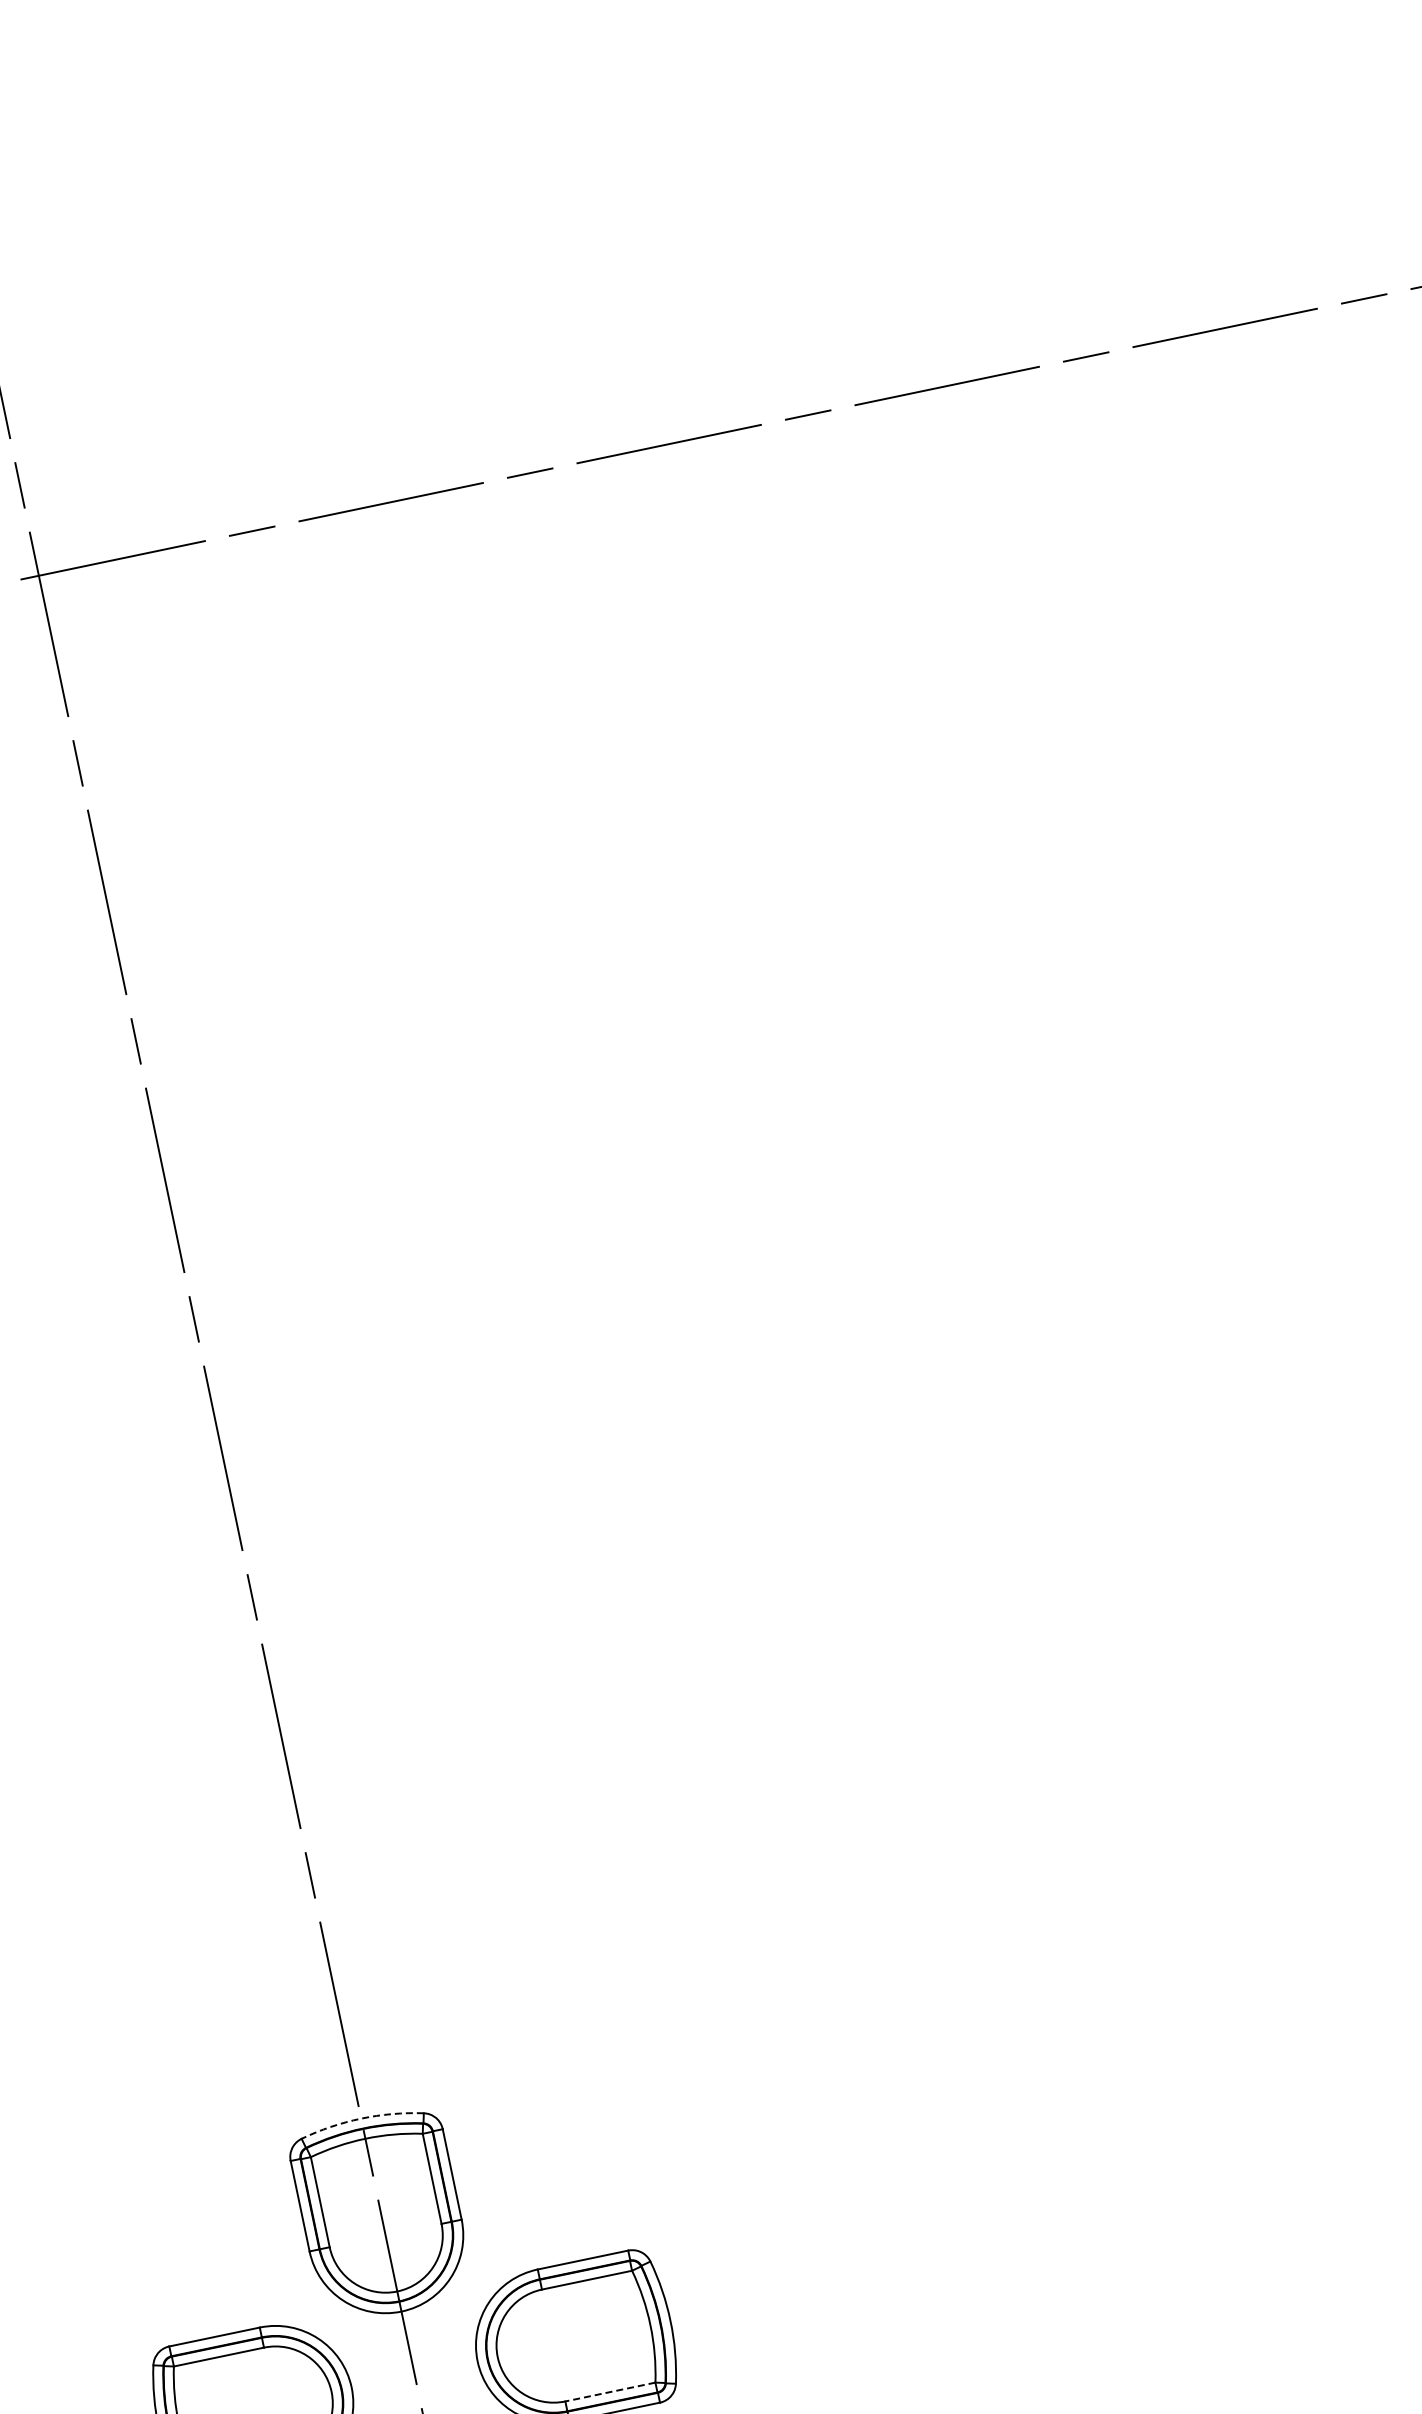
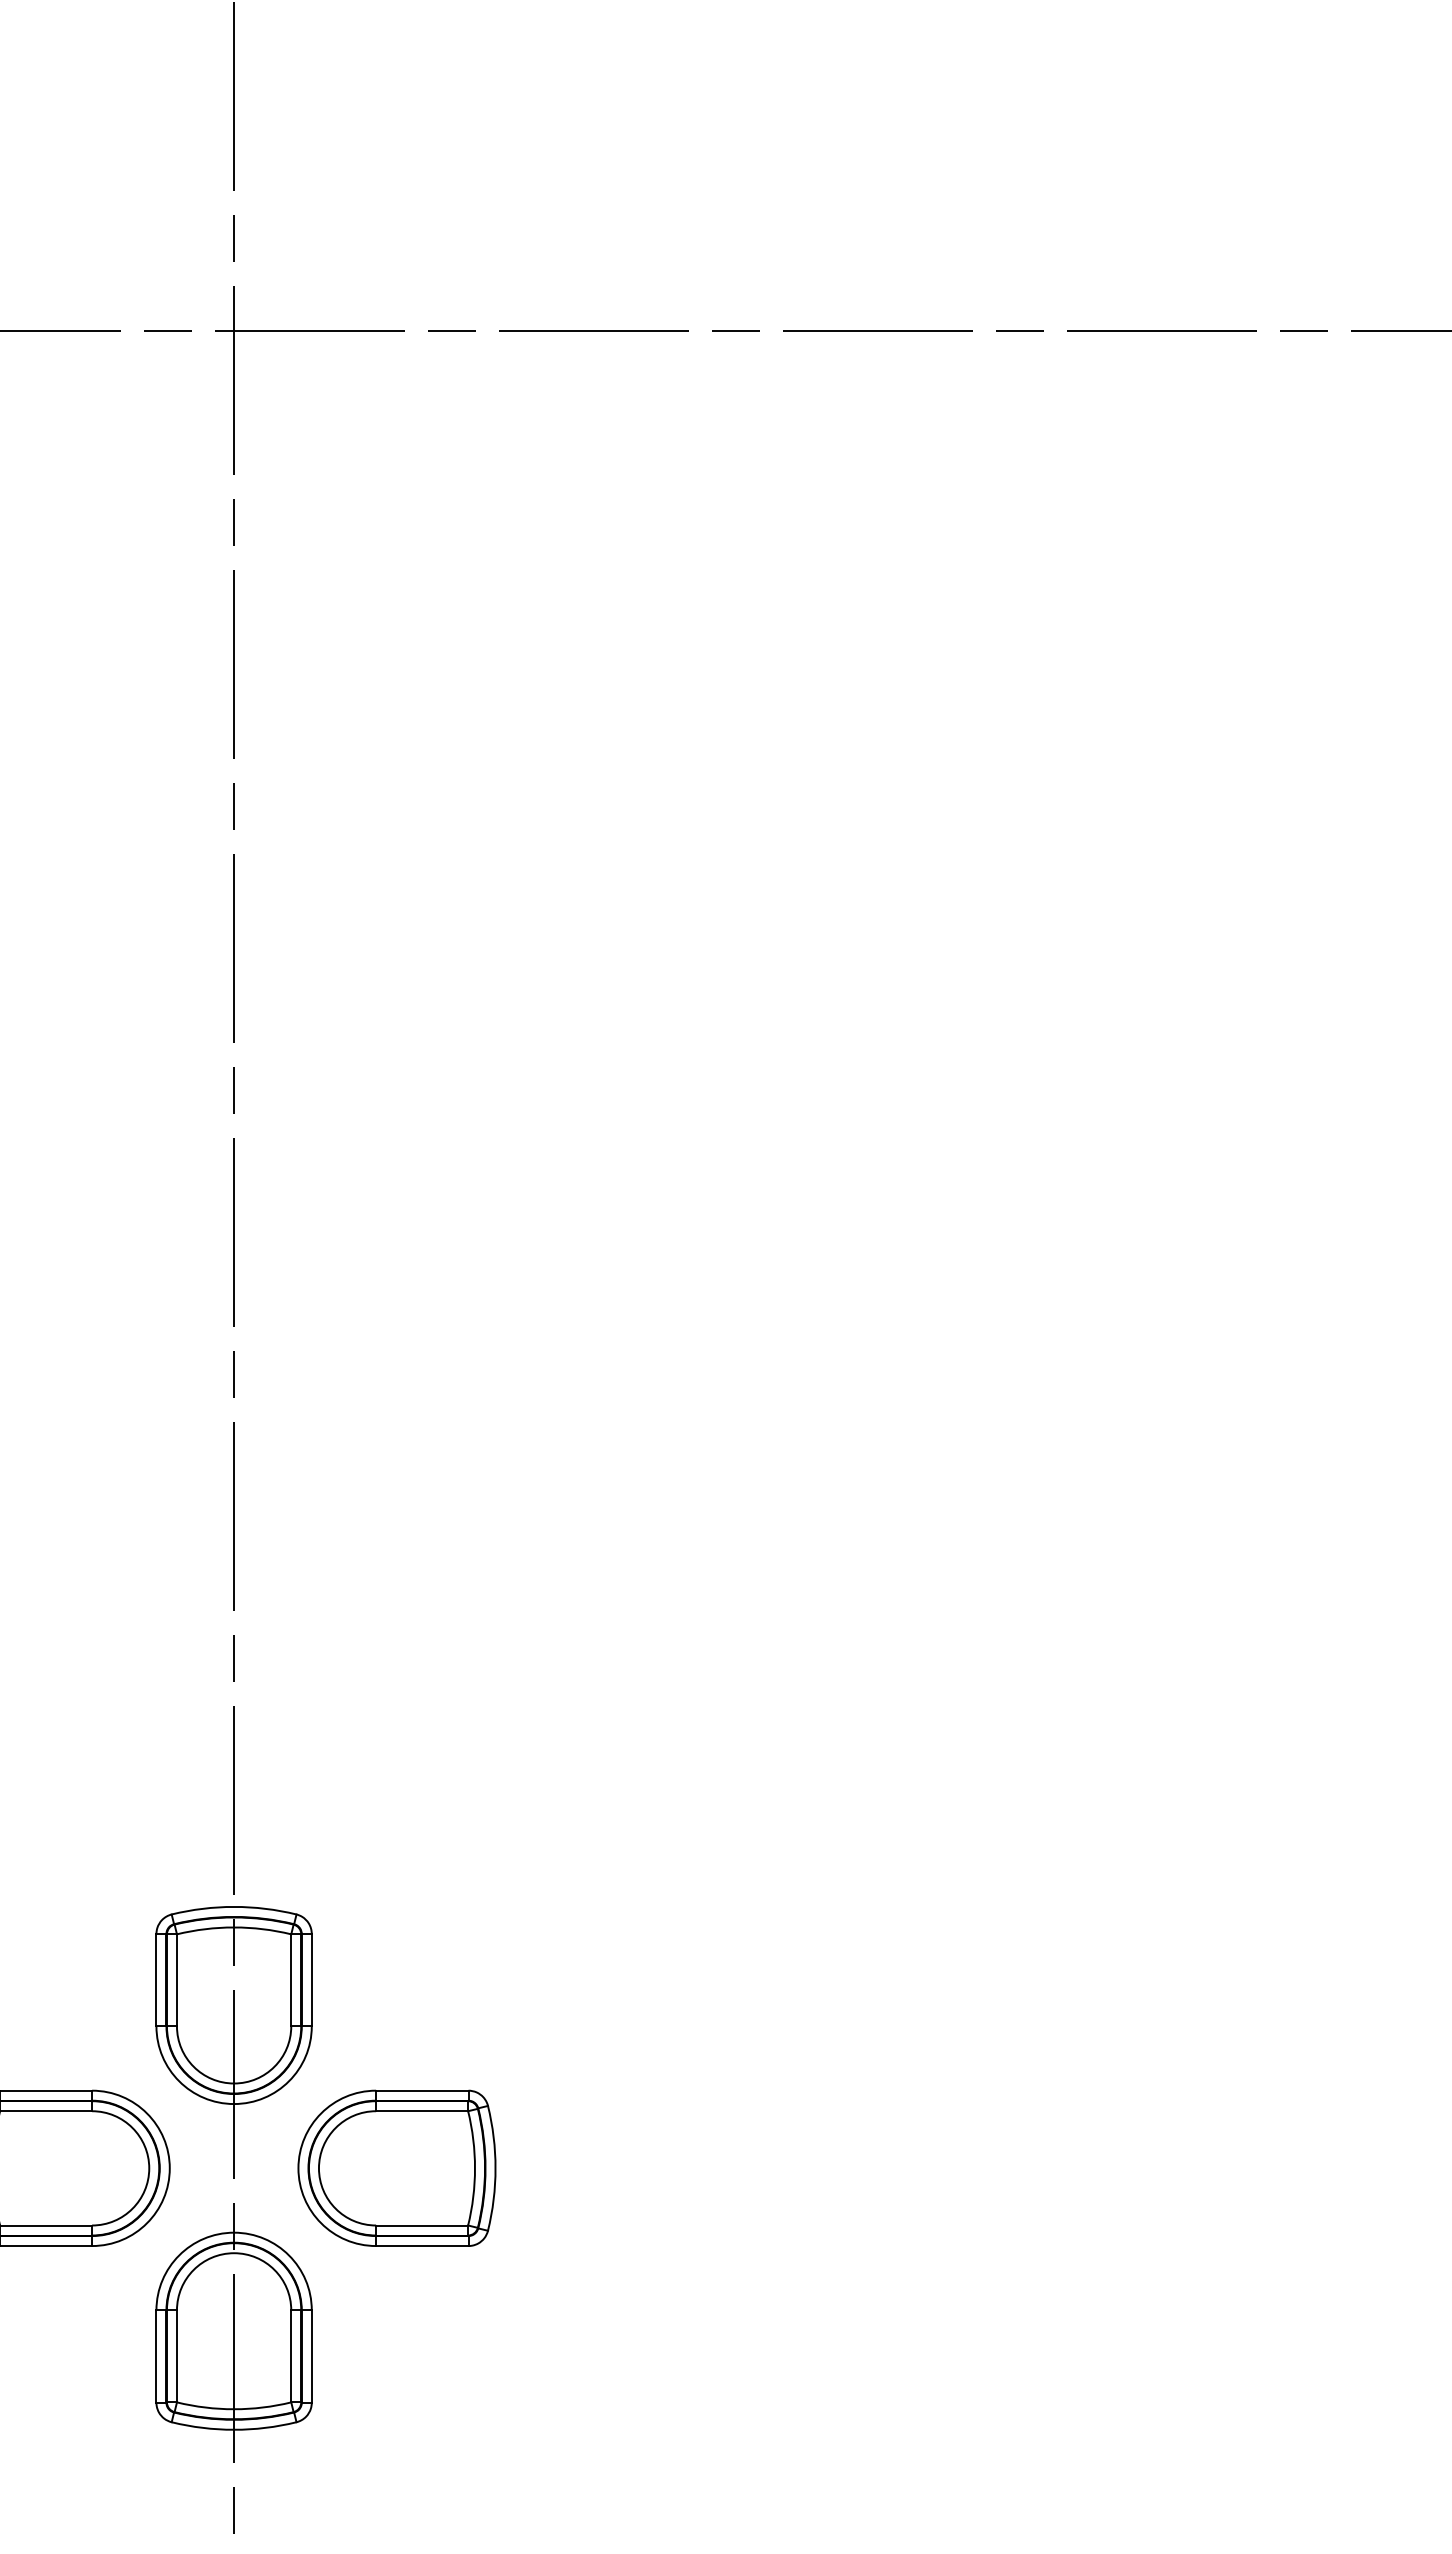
arc: (361, 2118) -> (234, 1906), dashed -> solid
line: (609, 2392) -> (421, 2225), dashed -> solid

